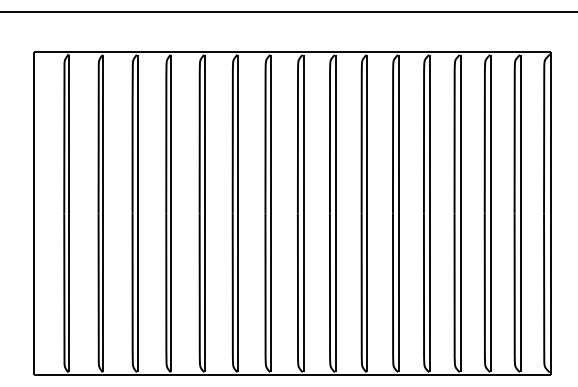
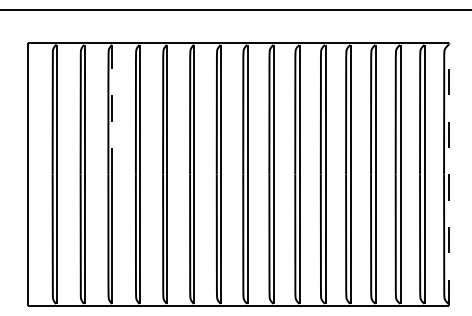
line: (137, 133) -> (112, 109), solid -> dashed
line: (550, 213) -> (449, 174), solid -> dashed

